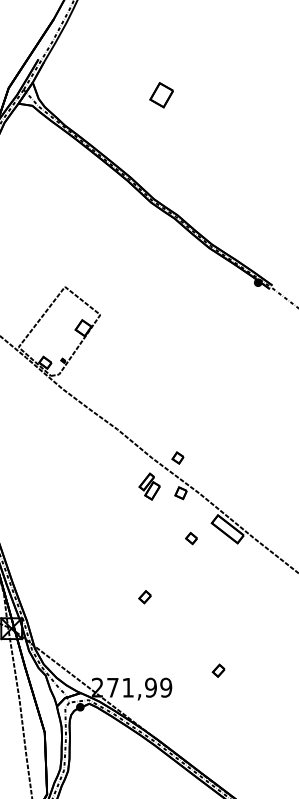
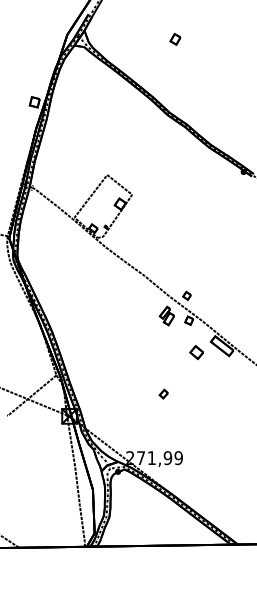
part: (161, 93) -> (175, 38), size x0.62
part: (191, 538) -> (196, 352), size x1.67
part: (218, 669) -> (215, 445), removed

